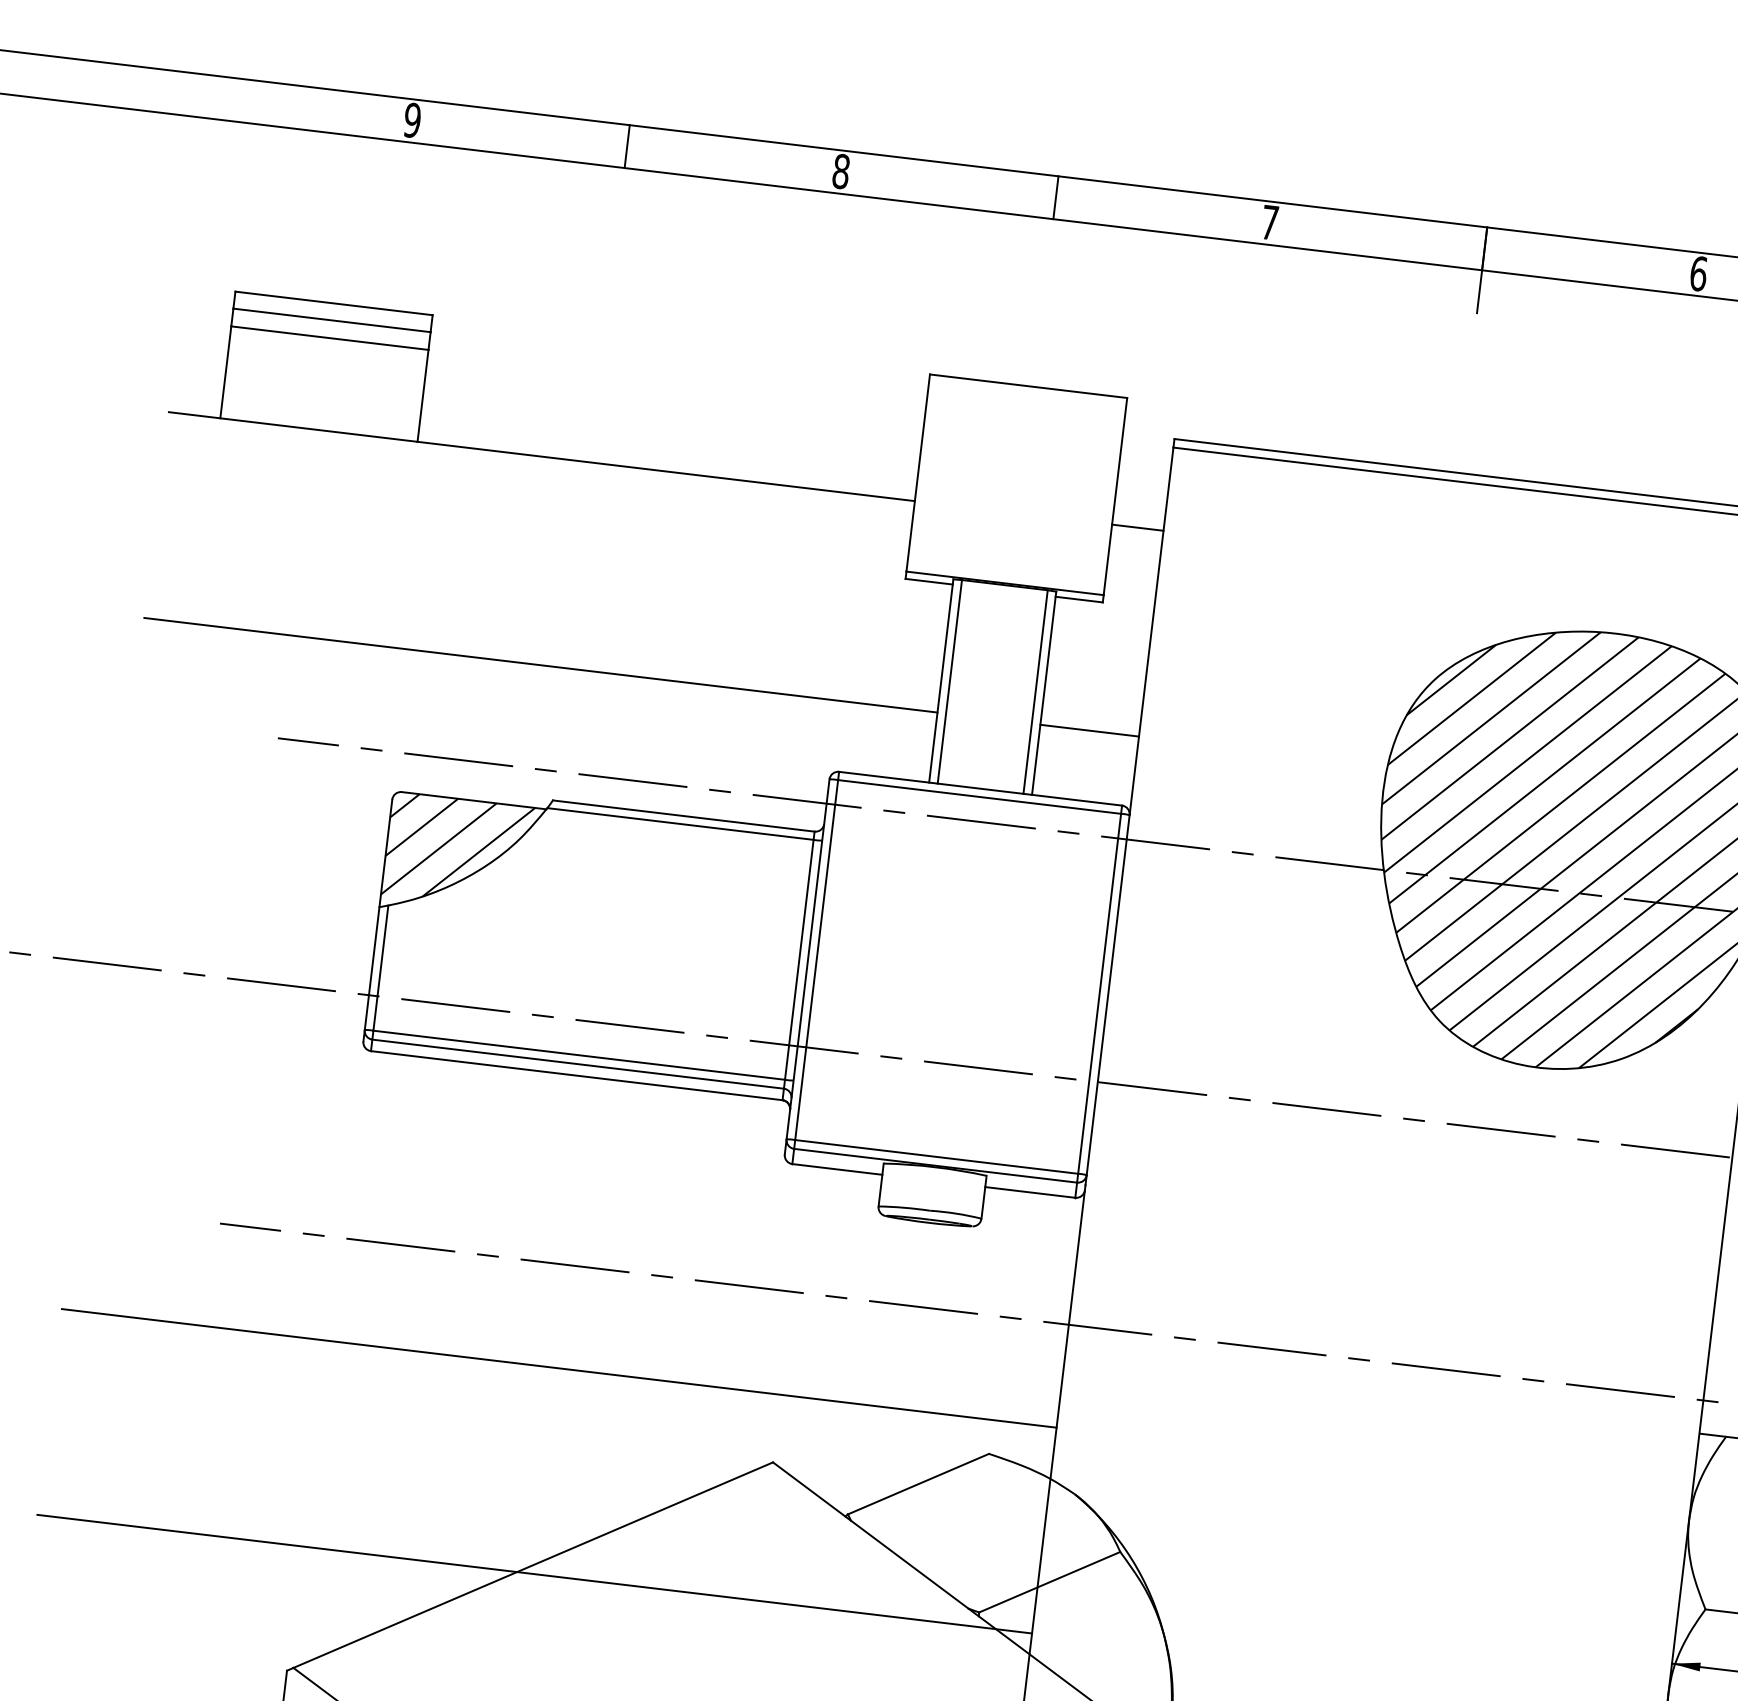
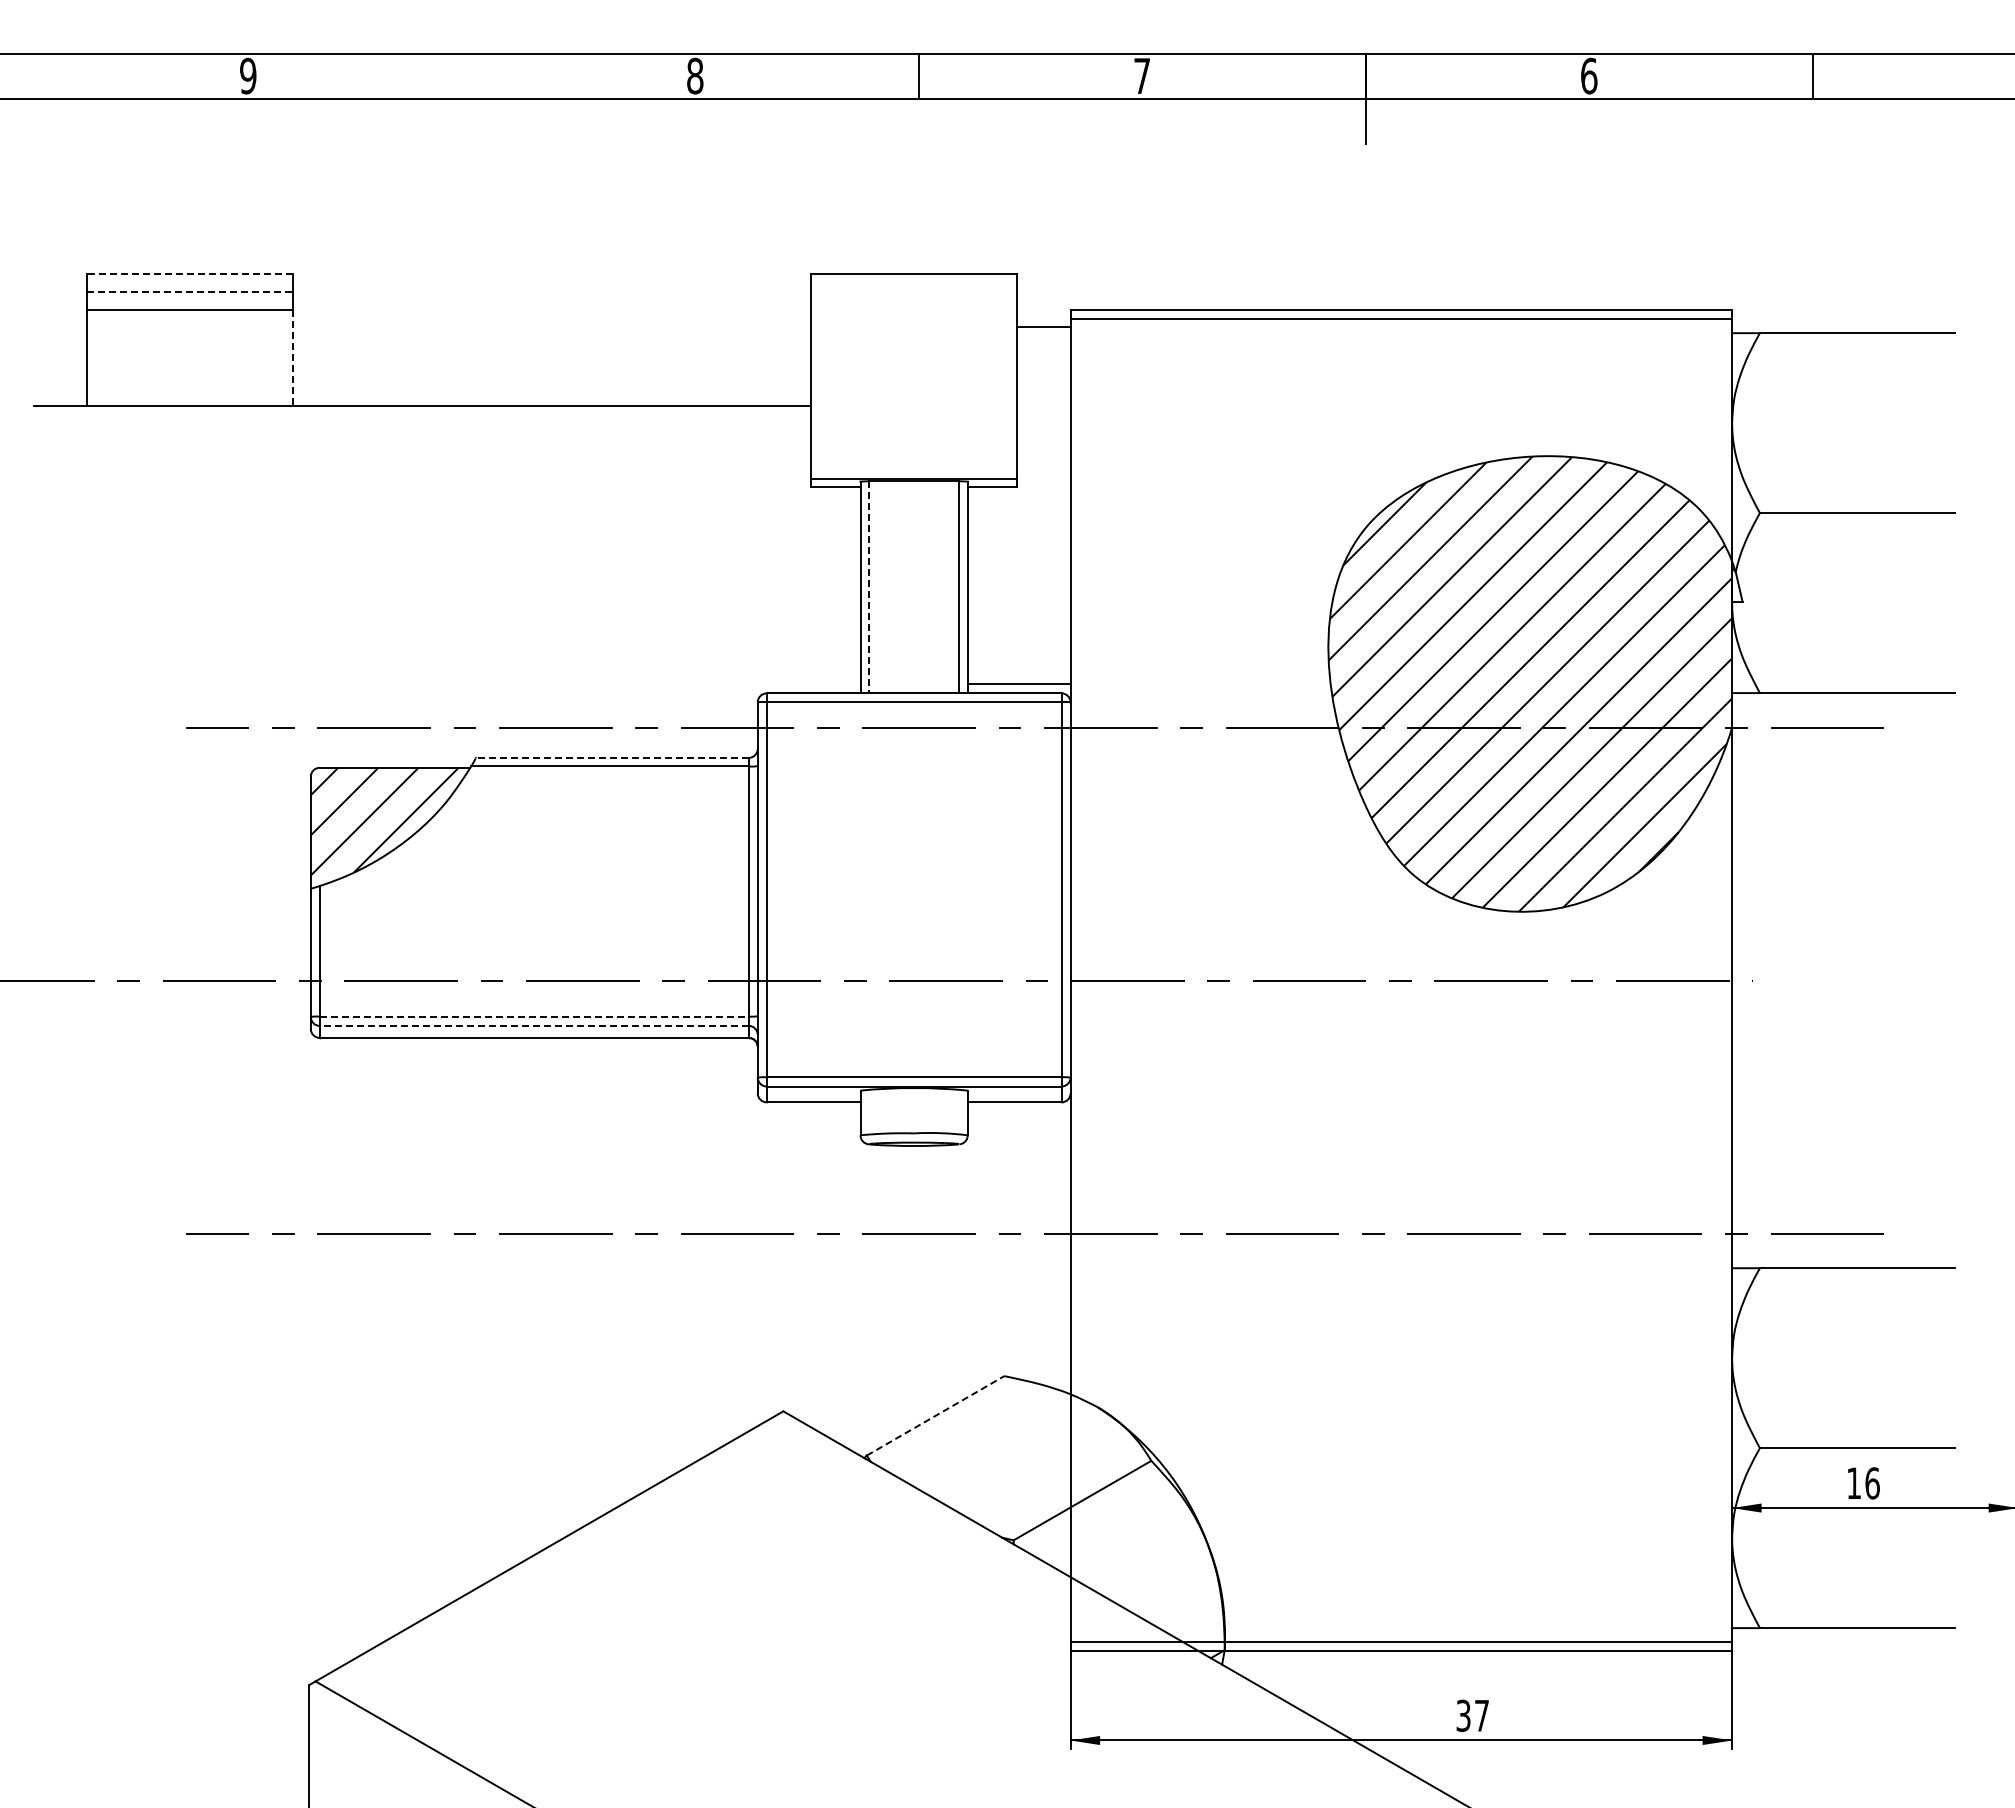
line: (627, 146) -> (472, 76), removed
line: (334, 303) -> (190, 273), solid -> dashed
line: (332, 320) -> (190, 291), solid -> dashed
line: (422, 395) -> (292, 357), solid -> dashed
line: (1137, 527) -> (1043, 326), moved
line: (540, 665) -> (446, 620), removed
line: (949, 682) -> (869, 587), solid -> dashed
line: (1089, 730) -> (1018, 684), moved
line: (682, 815) -> (611, 757), solid -> dashed
line: (579, 1055) -> (534, 1016), solid -> dashed
line: (578, 1063) -> (534, 1025), solid -> dashed
line: (558, 1367) -> (551, 1340), removed
line: (919, 1483) -> (936, 1415), solid -> dashed
line: (534, 1574) -> (551, 1555), removed

